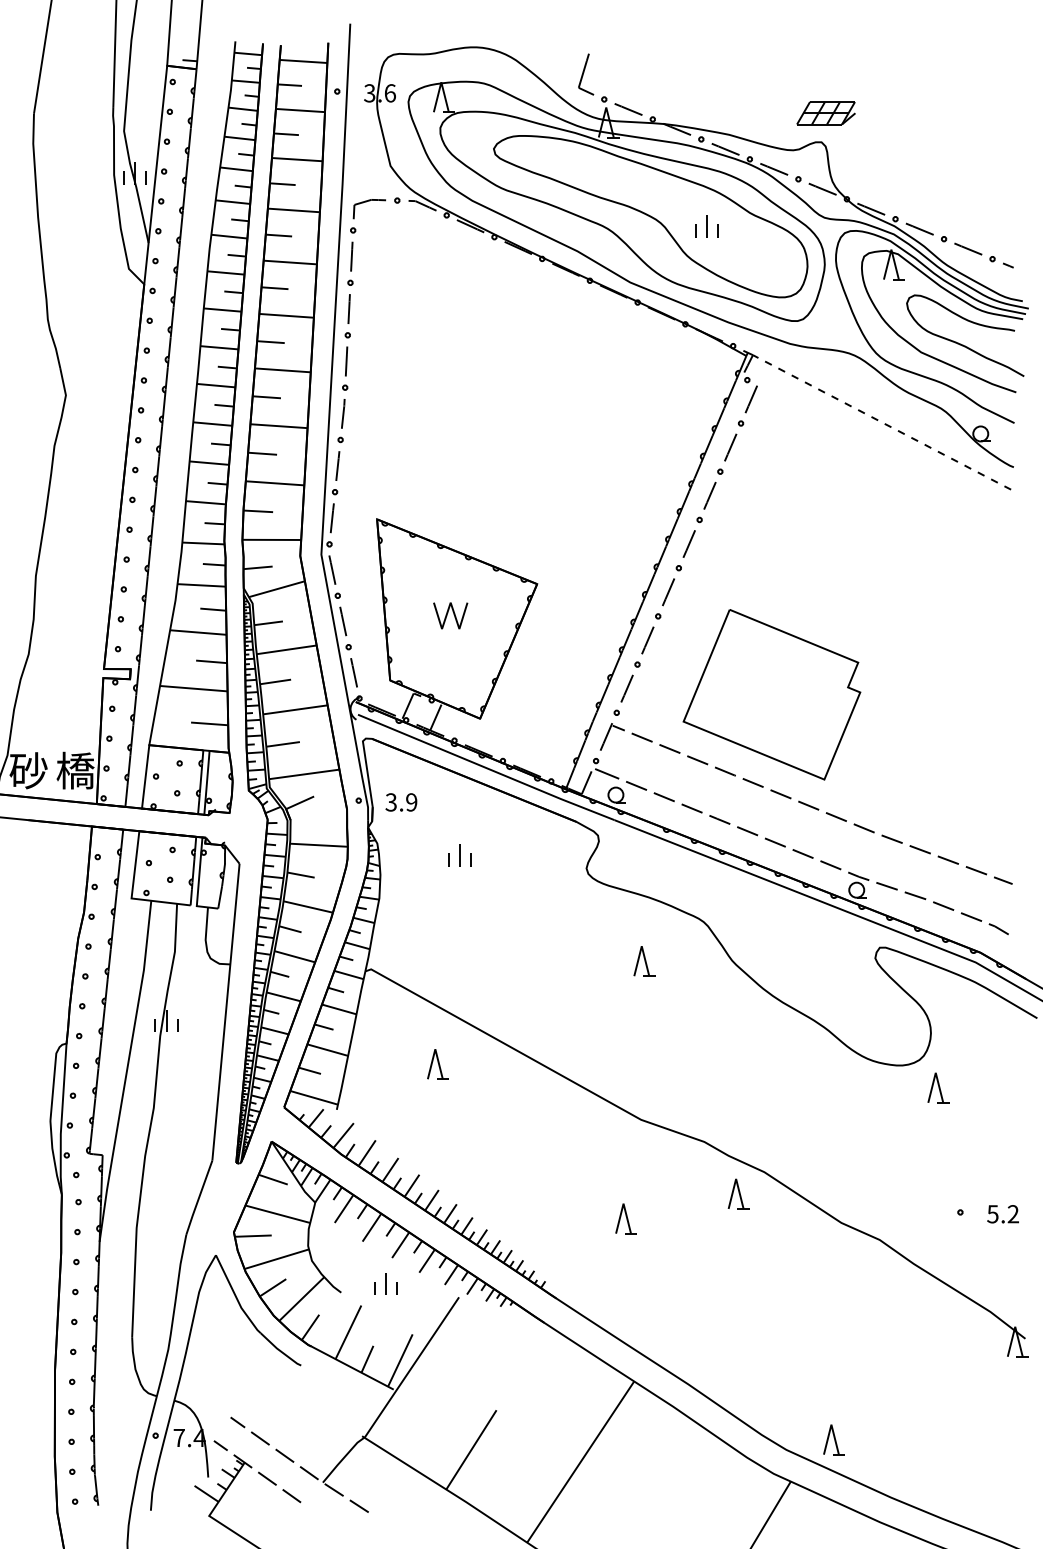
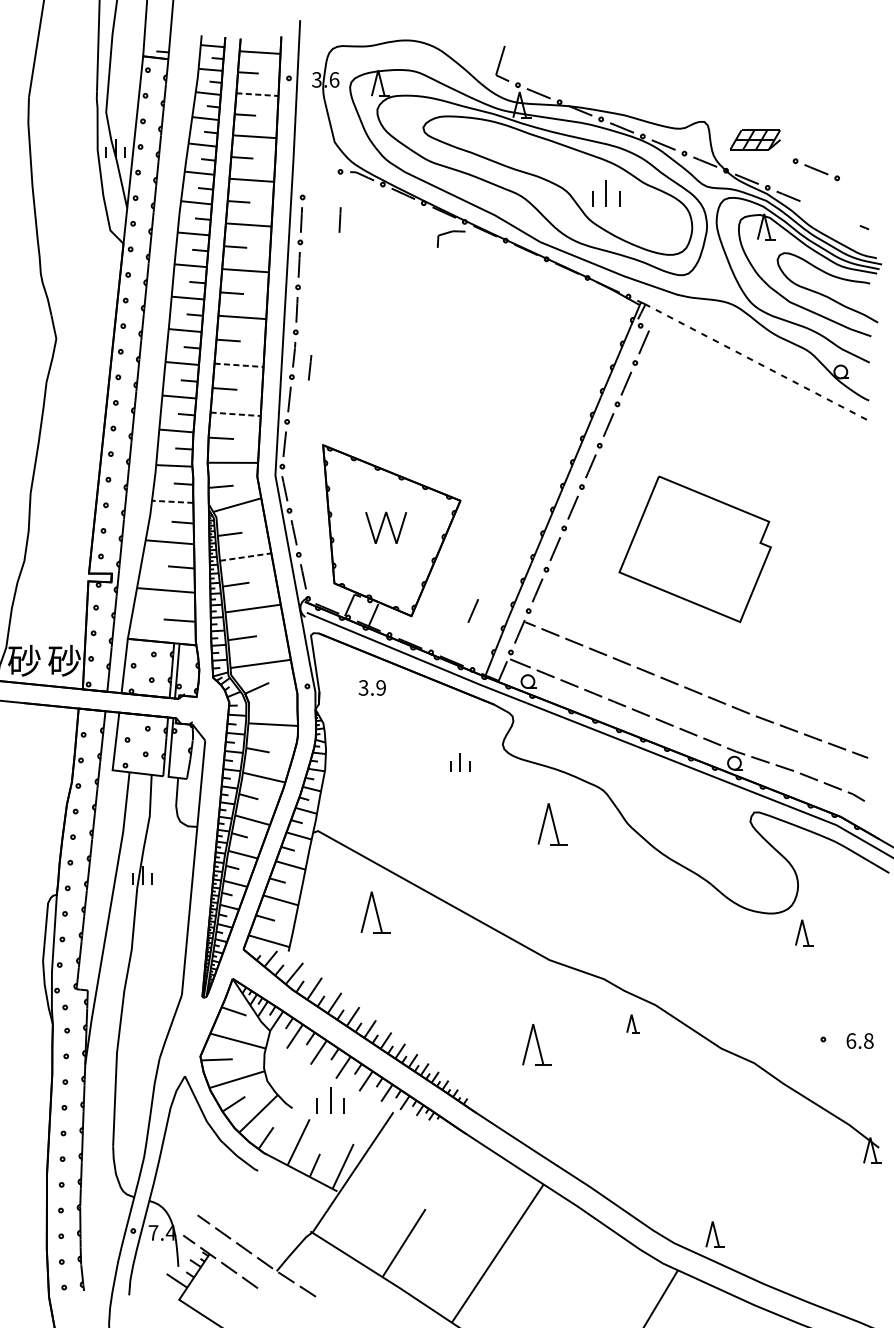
line: (300, 110) -> (257, 94), solid -> dashed
part: (825, 113) -> (754, 140), moved
part: (366, 202) -> (448, 233), moved
part: (706, 226) -> (605, 194), size x1.4
part: (968, 249) -> (816, 170), moved
line: (396, 256) -> (339, 219), added
line: (279, 426) -> (239, 365), solid -> dashed
line: (361, 428) -> (309, 367), added
line: (275, 483) -> (236, 414), solid -> dashed
line: (201, 585) -> (172, 501), solid -> dashed
part: (450, 615) -> (386, 527), size x1.4
line: (287, 649) -> (246, 556), solid -> dashed
part: (771, 694) -> (694, 549), moved
line: (551, 712) -> (472, 610), added
text: (75, 770) -> (64, 660), 橋 -> 砂
text: (401, 802) -> (372, 688), moved
part: (459, 855) -> (459, 762), moved
part: (644, 961) -> (552, 824), size x1.6
part: (437, 1064) -> (374, 912), size x1.6
part: (738, 1193) -> (633, 1023), size x0.7
text: (1003, 1214) -> (860, 1041), 5.2 -> 6.8
part: (625, 1218) -> (536, 1044), size x1.6
part: (385, 1283) -> (330, 1100), size x1.4

